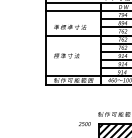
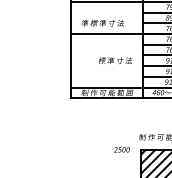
text: (66, 55) -> (115, 60), moved

